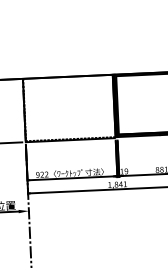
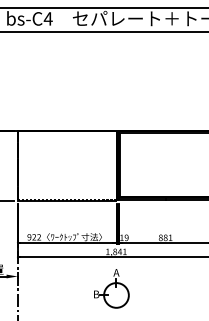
part: (114, 218) -> (111, 288), added

